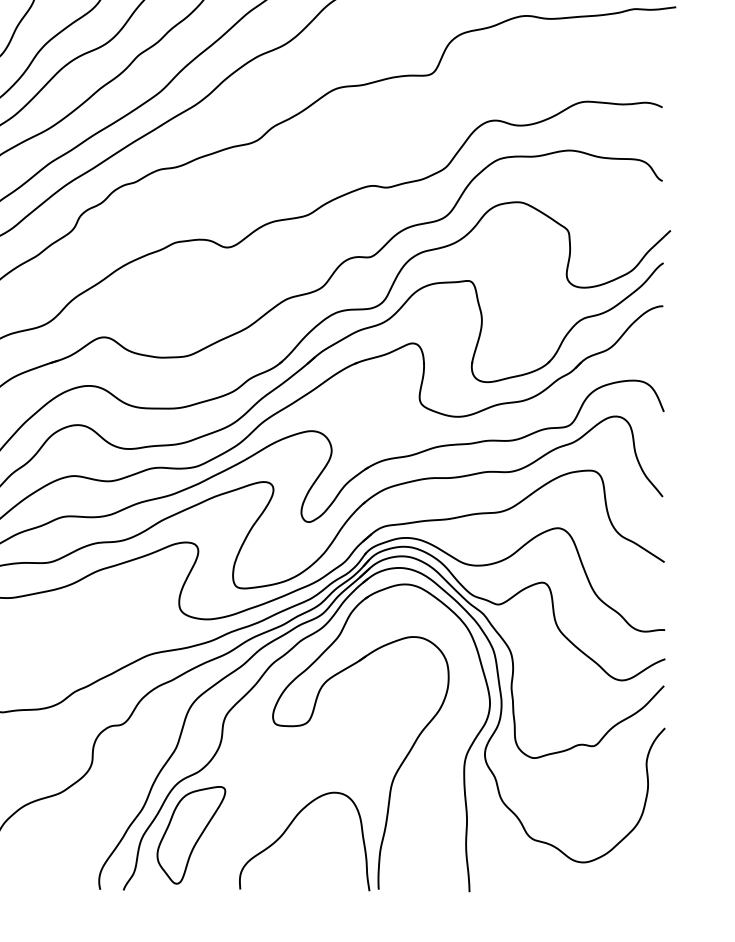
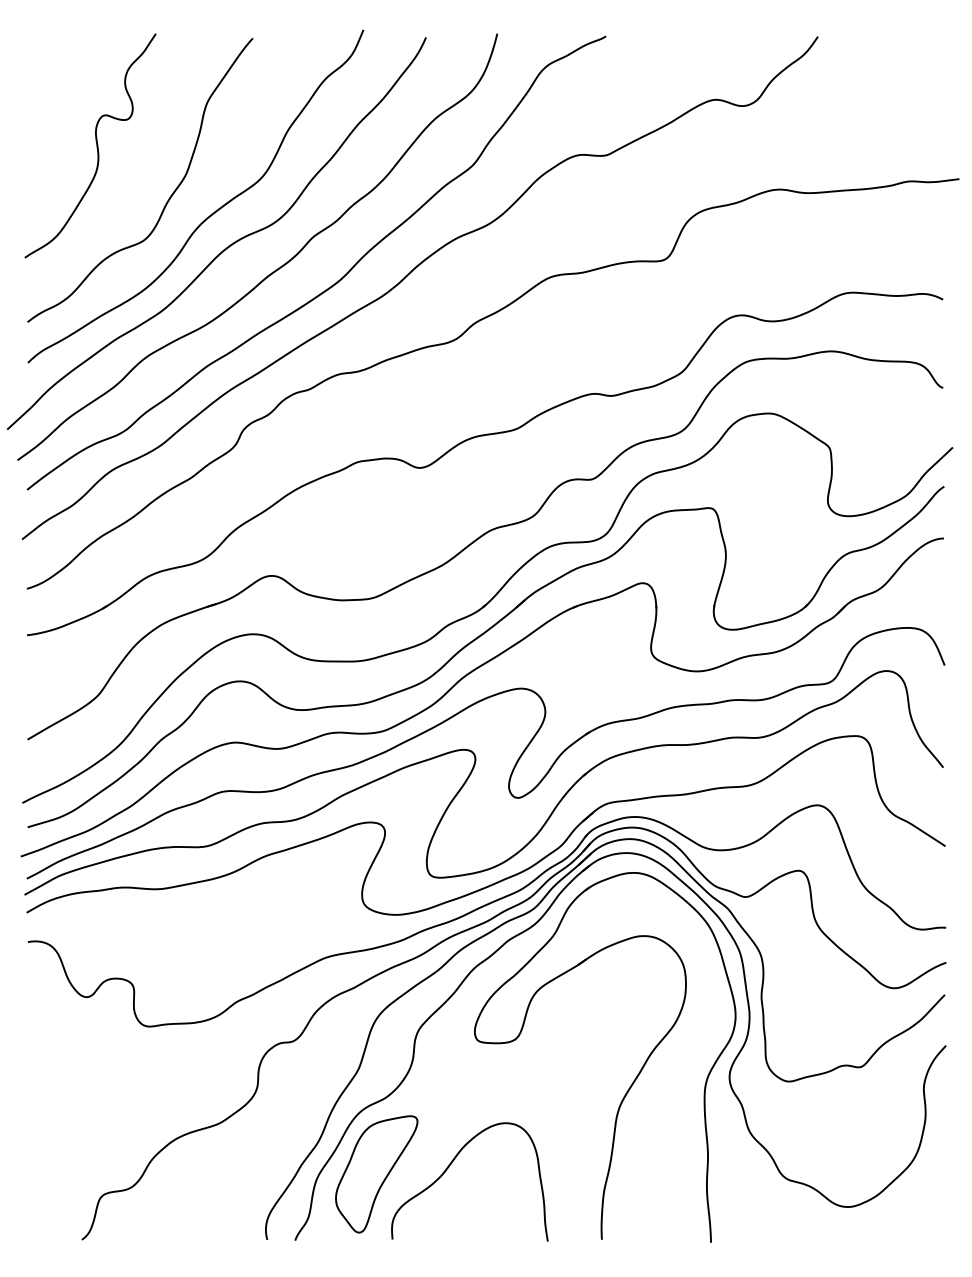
curve: (287, 829) -> (449, 1167), moved

